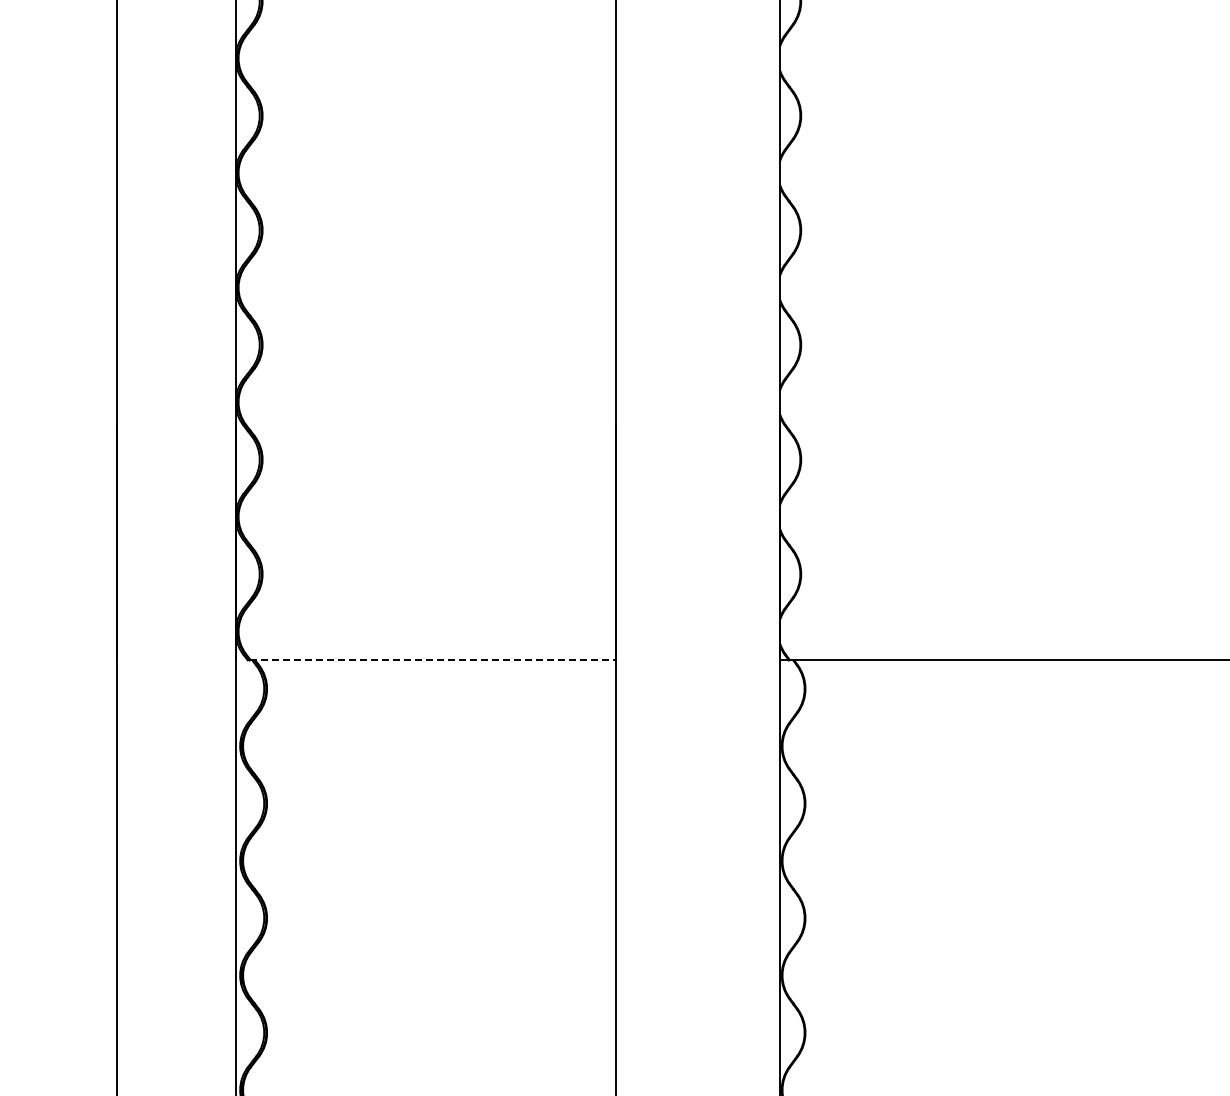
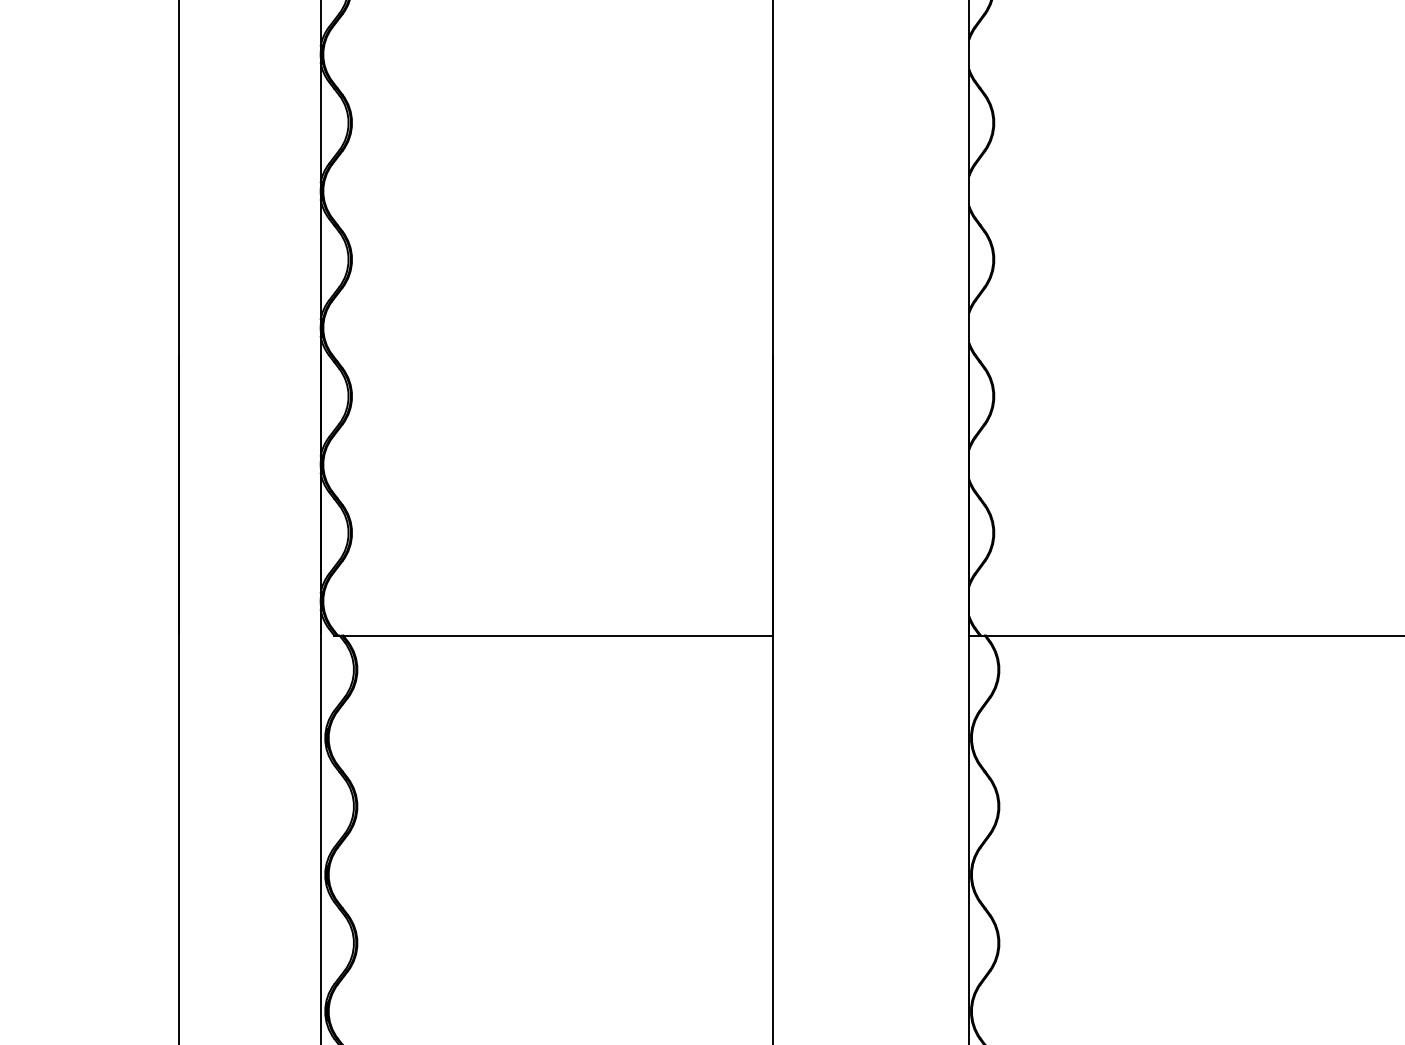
line: (432, 660) -> (554, 635), dashed -> solid

